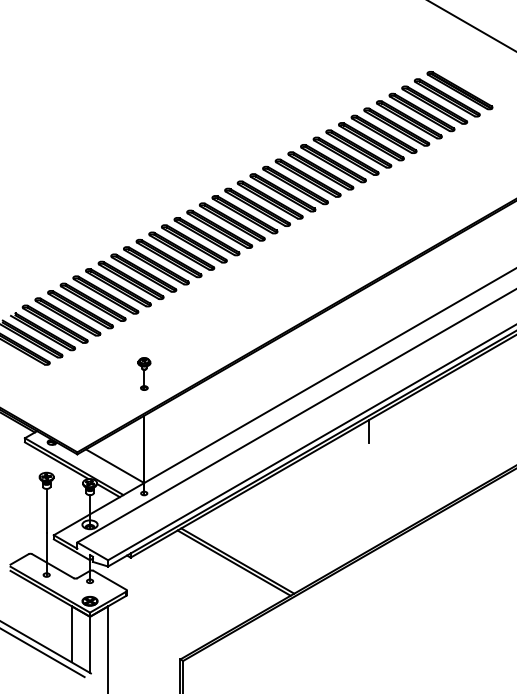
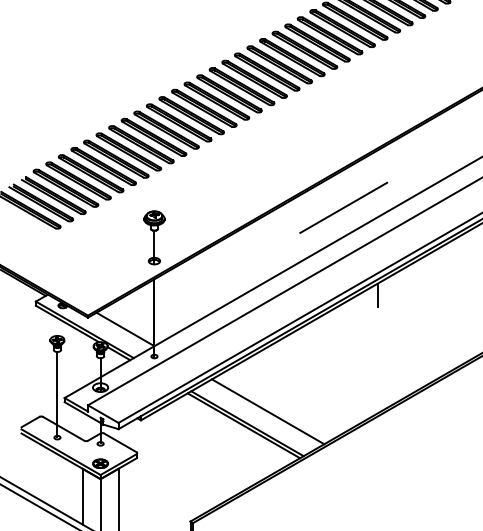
line: (334, 343) -> (343, 207), added
part: (144, 373) -> (154, 237), size x1.67
line: (258, 548) -> (268, 411), added

